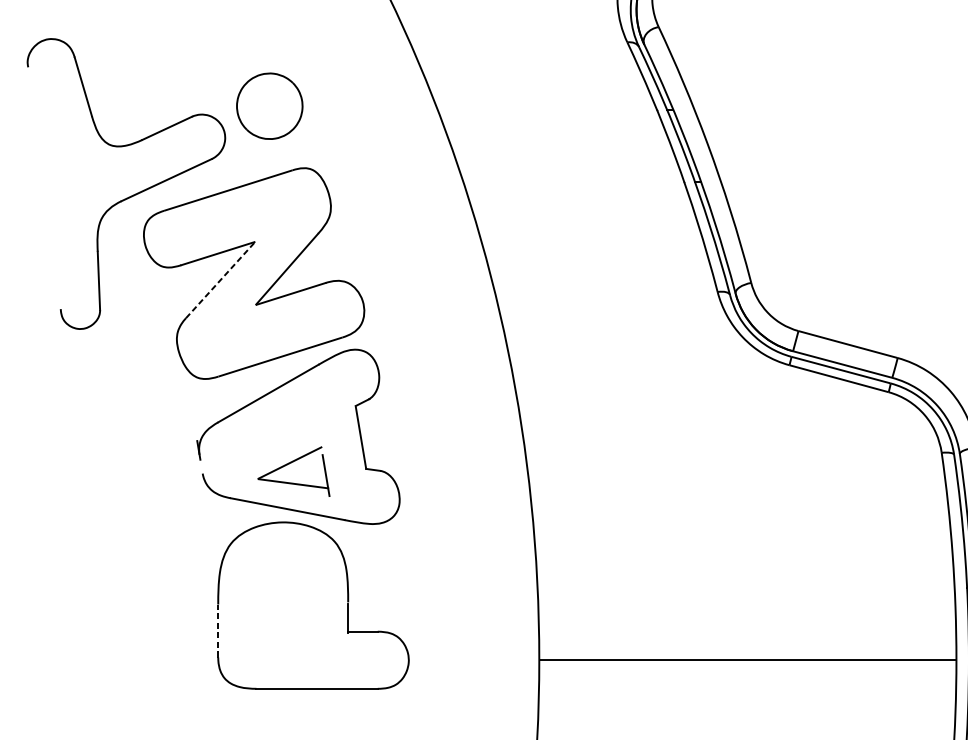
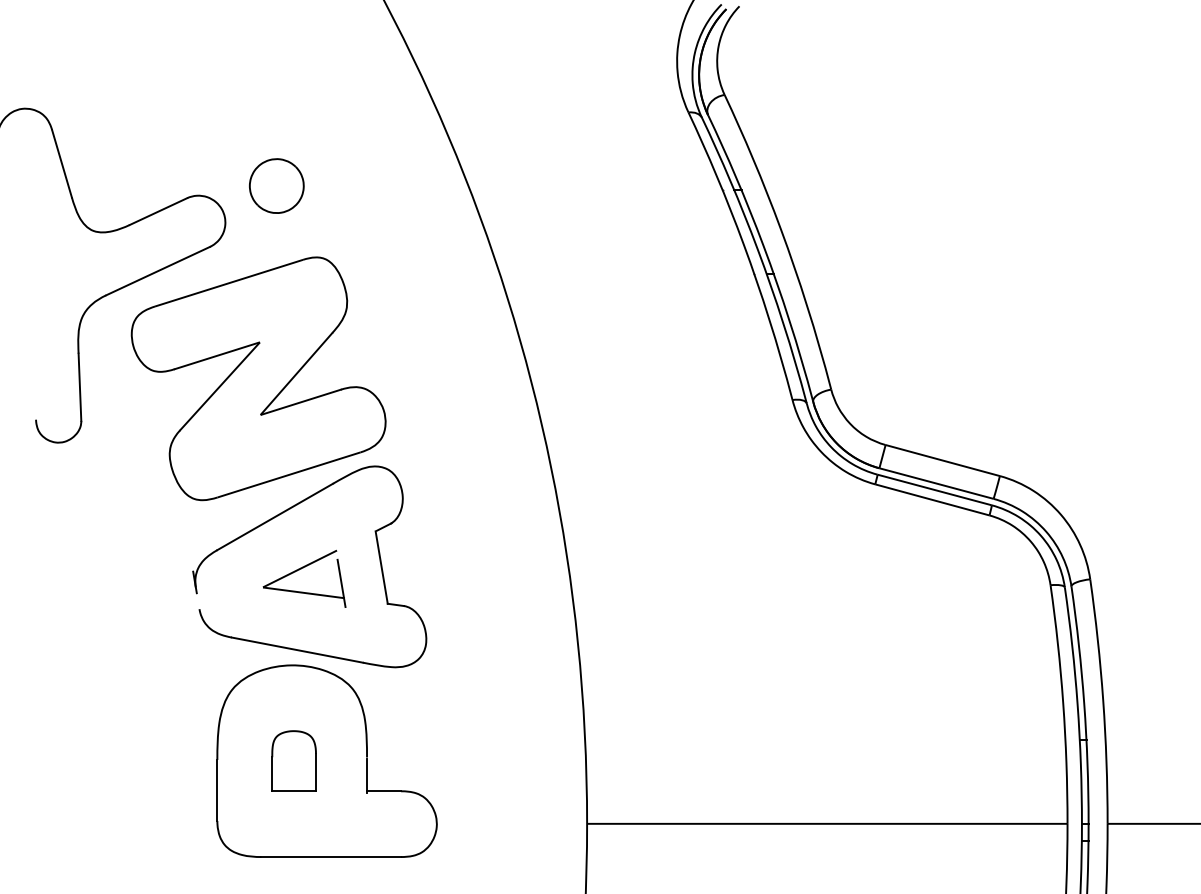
part: (269, 105) -> (276, 185), size x0.71
line: (220, 280) -> (219, 386), dashed -> solid
part: (289, 464) -> (299, 570), moved
part: (284, 605) -> (293, 760), added
line: (218, 630) -> (217, 789), dashed -> solid

